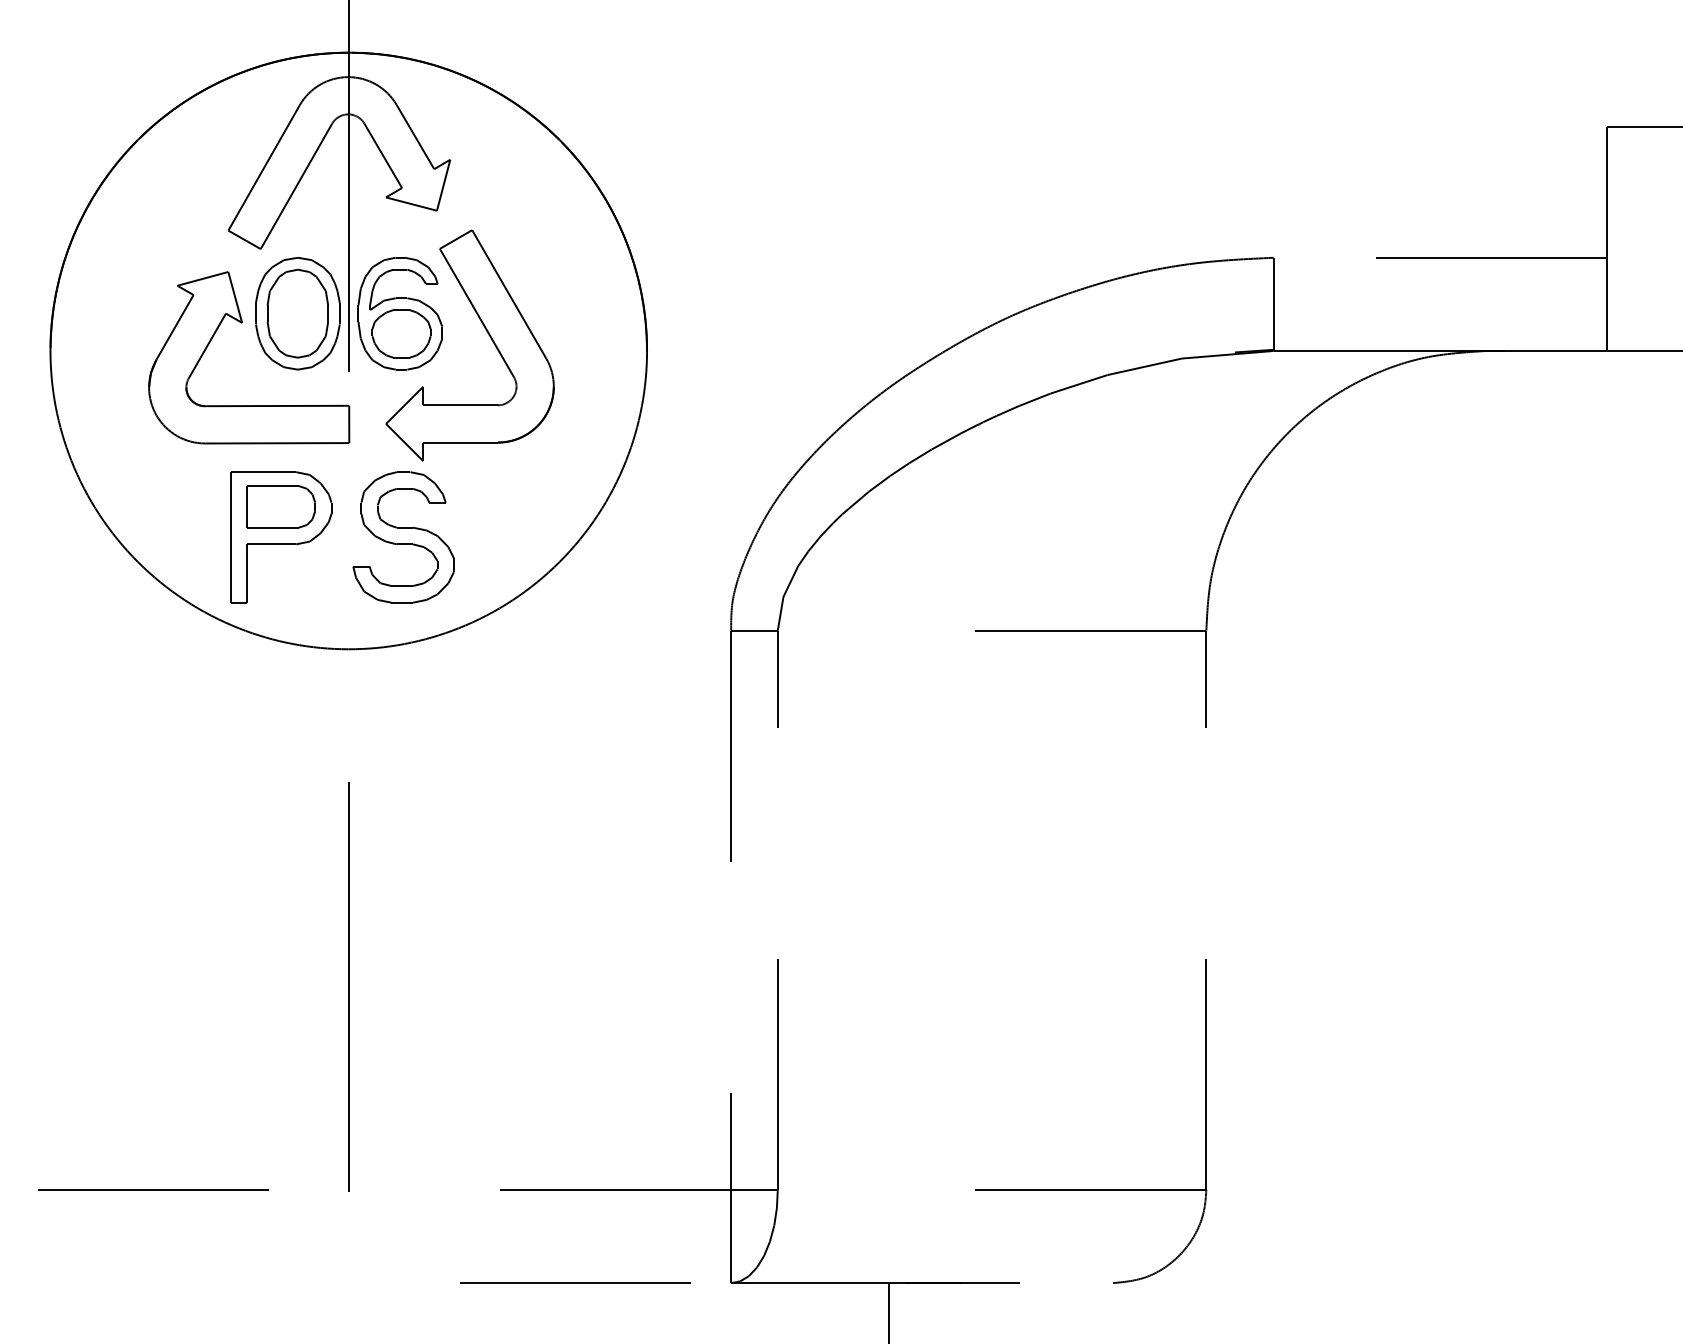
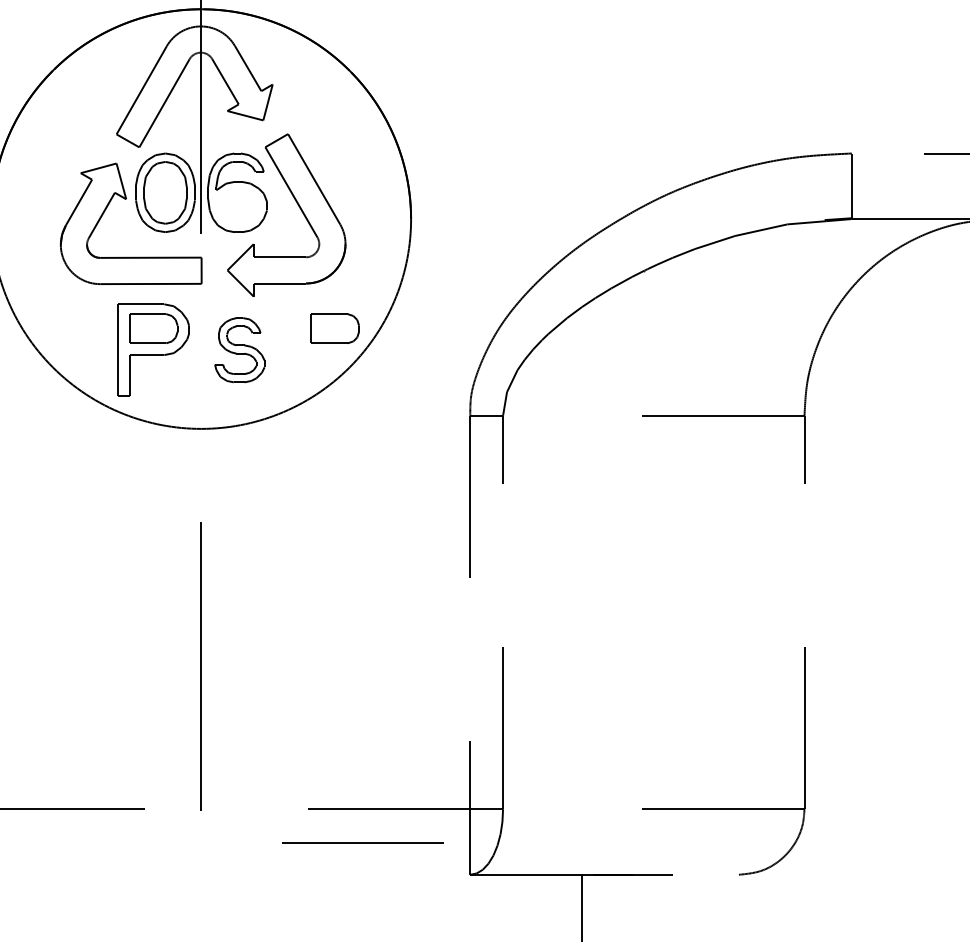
part: (401, 333) -> (238, 206), removed
part: (538, 506) -> (334, 328), added
part: (403, 537) -> (239, 350), size x0.7
line: (575, 1282) -> (362, 842), moved

